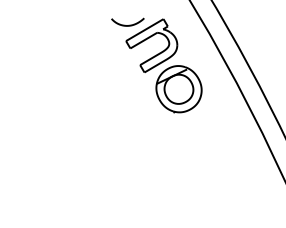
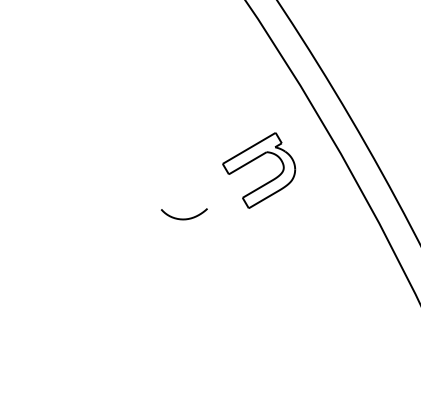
curve: (128, 25) -> (184, 218), moved
part: (178, 88) -> (297, 231), removed

